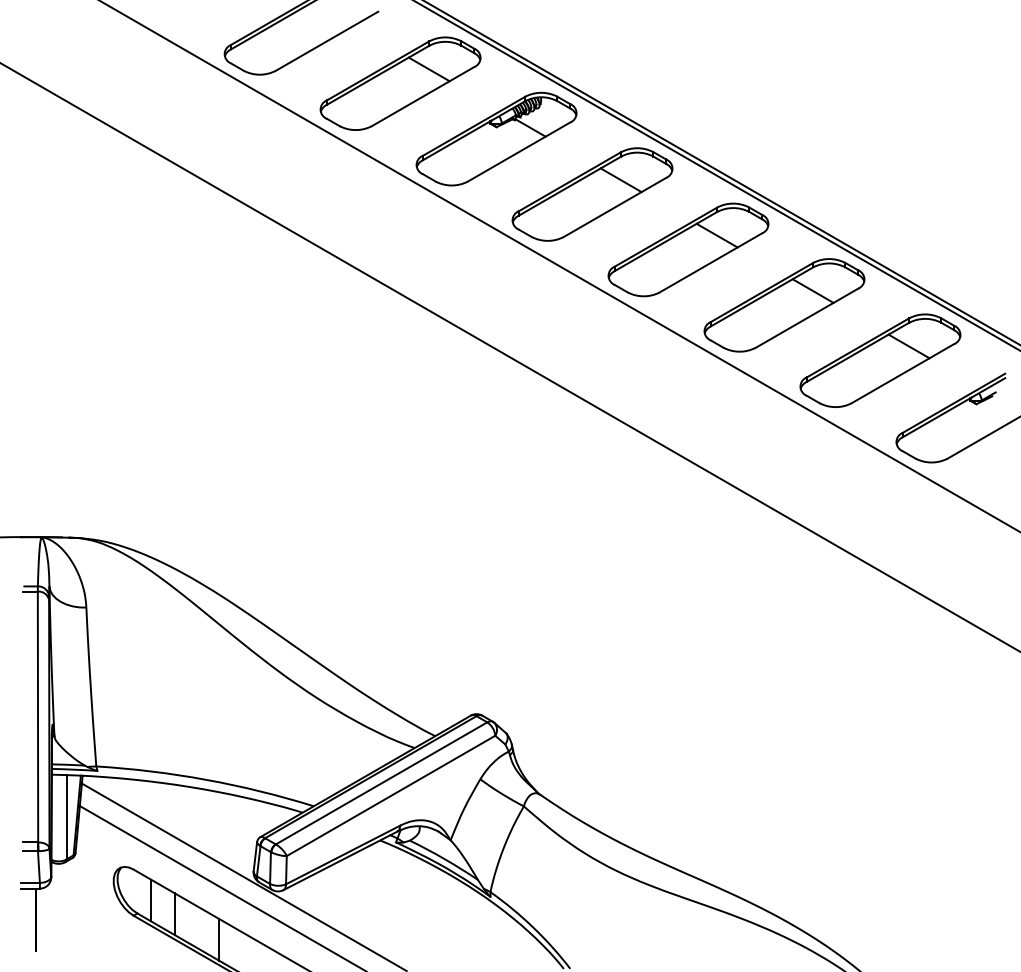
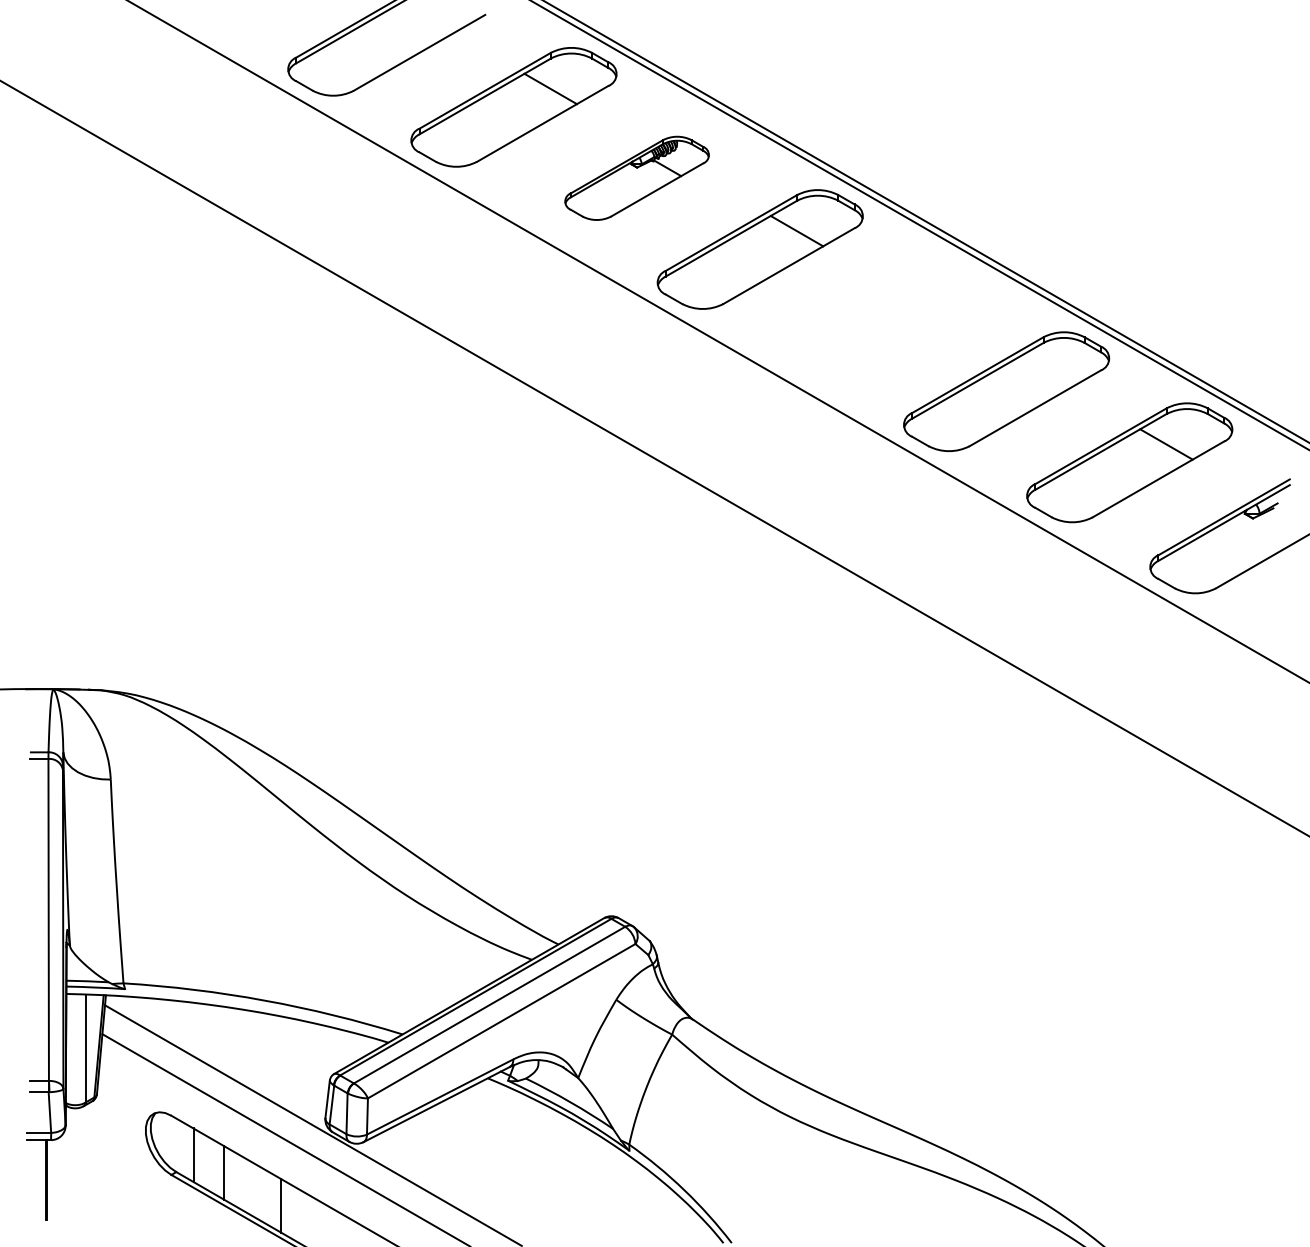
part: (496, 138) -> (637, 177), size x0.7
part: (688, 249) -> (883, 320), removed
line: (812, 290) -> (1042, 372), removed

